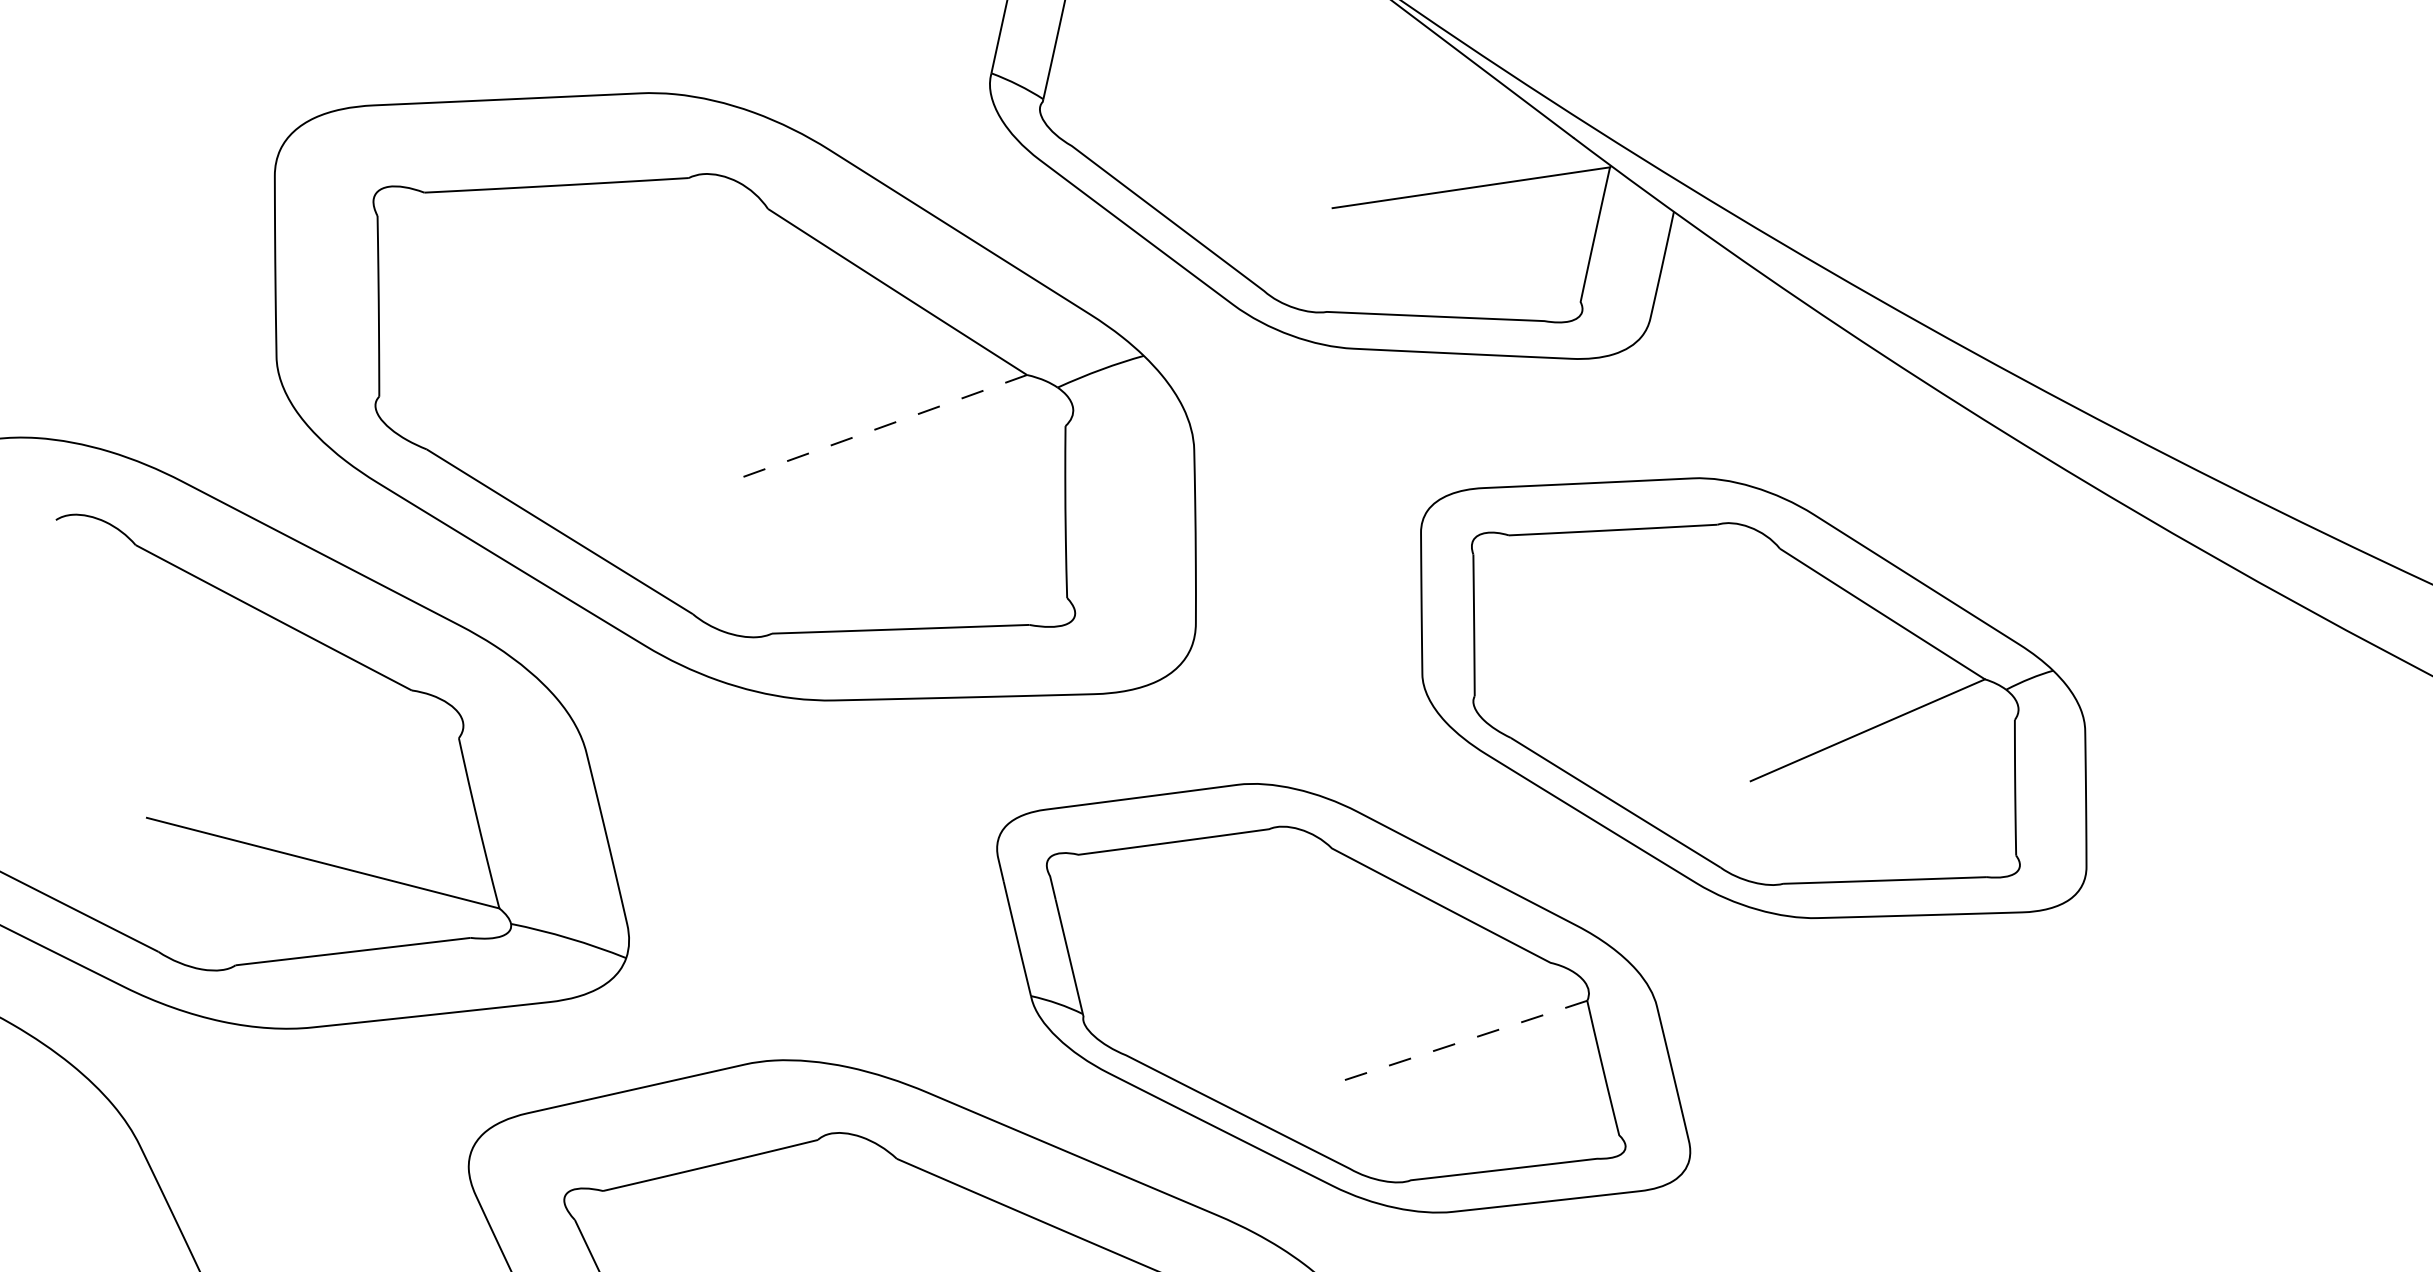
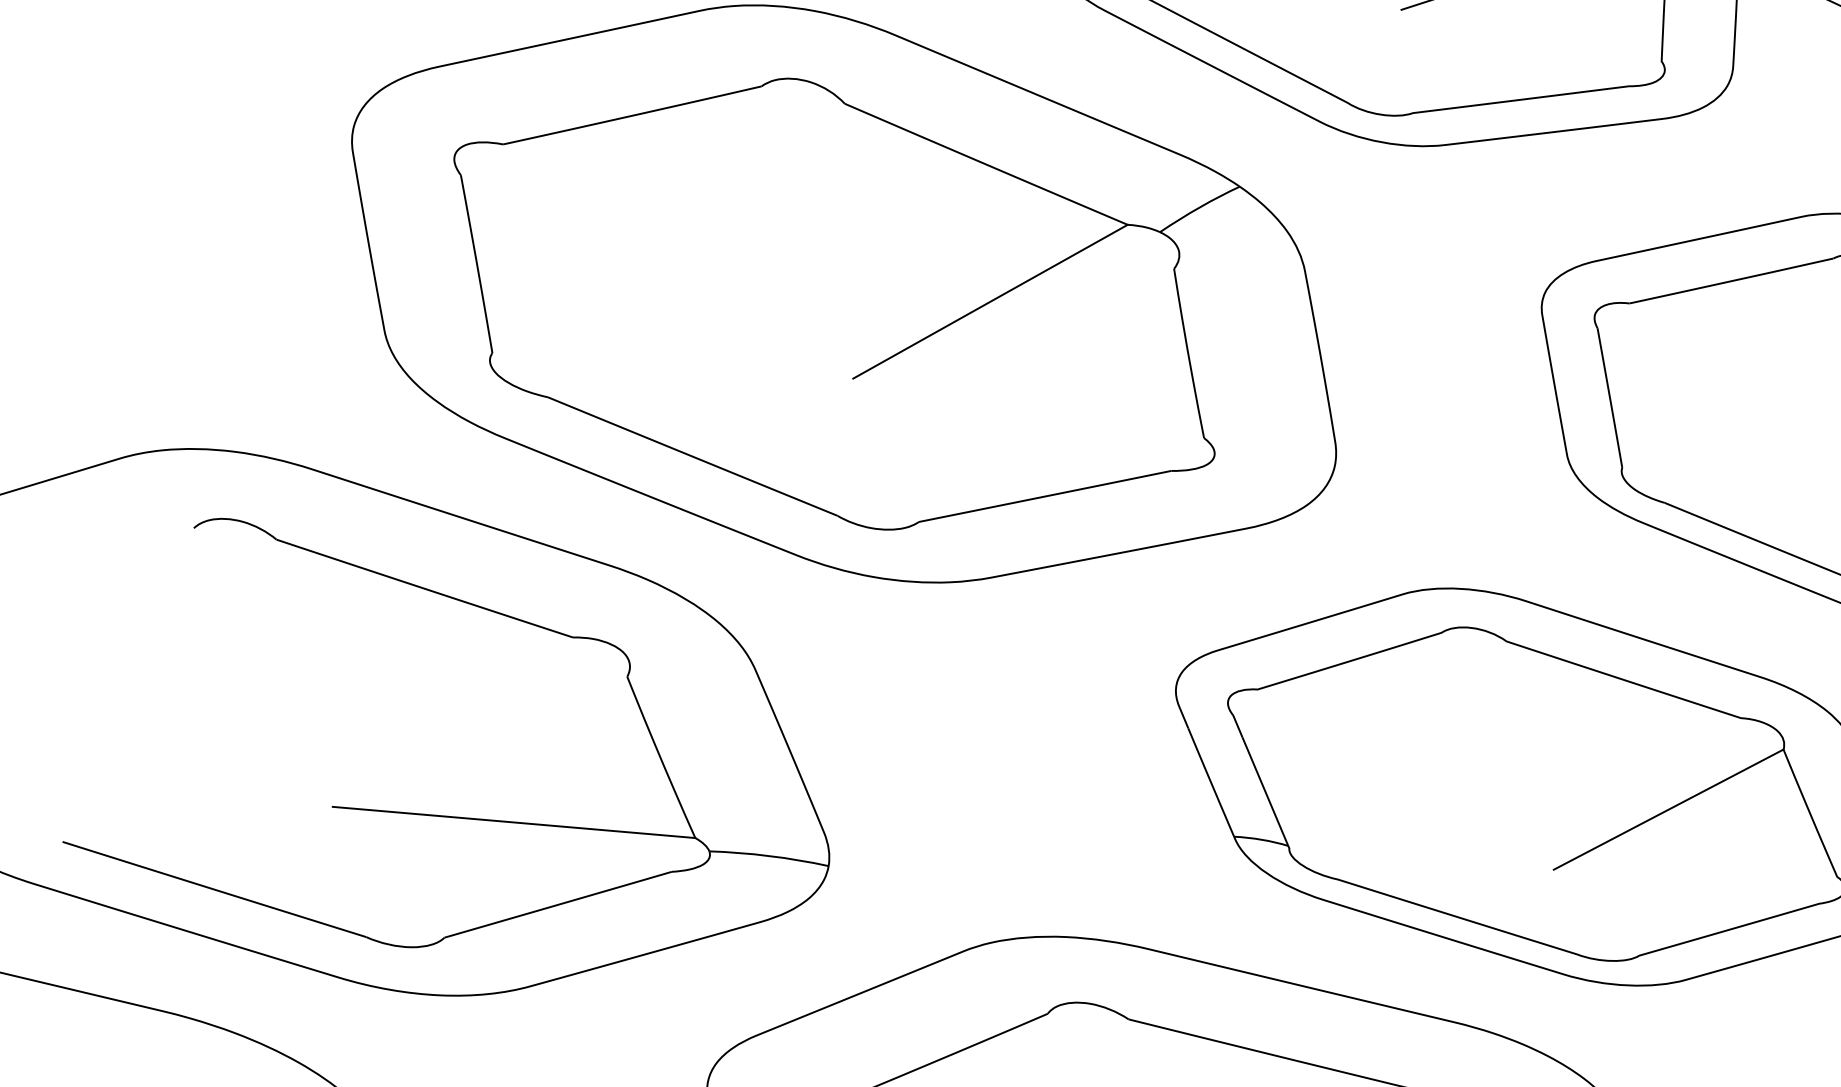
line: (878, 428) -> (990, 302), dashed -> solid
line: (1464, 1041) -> (1669, 809), dashed -> solid

